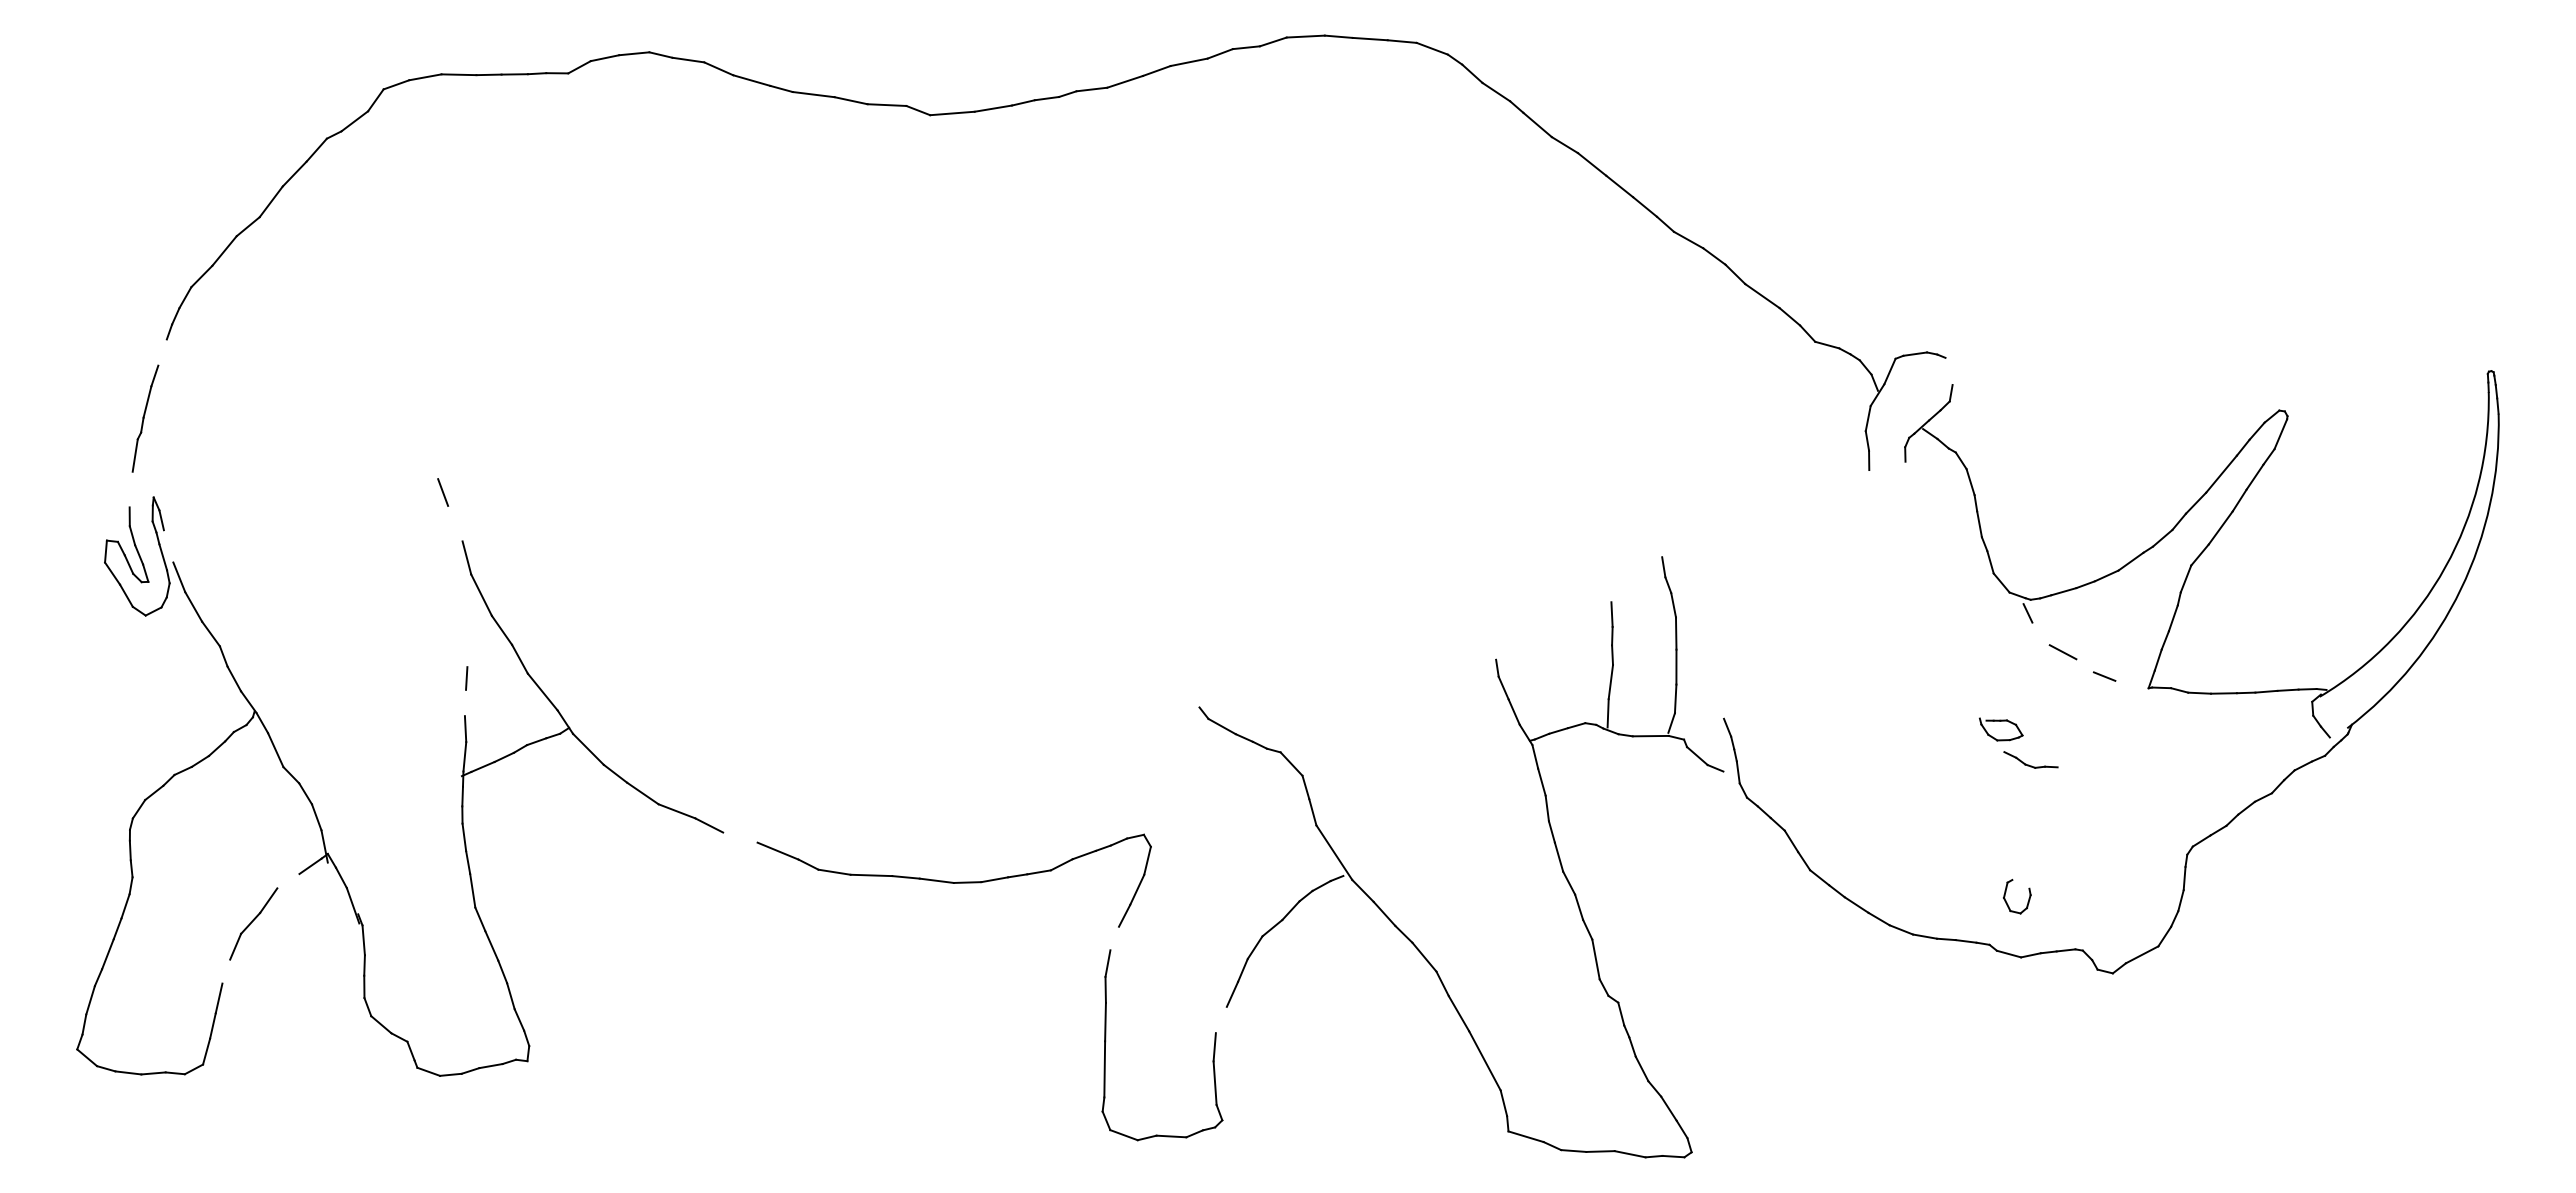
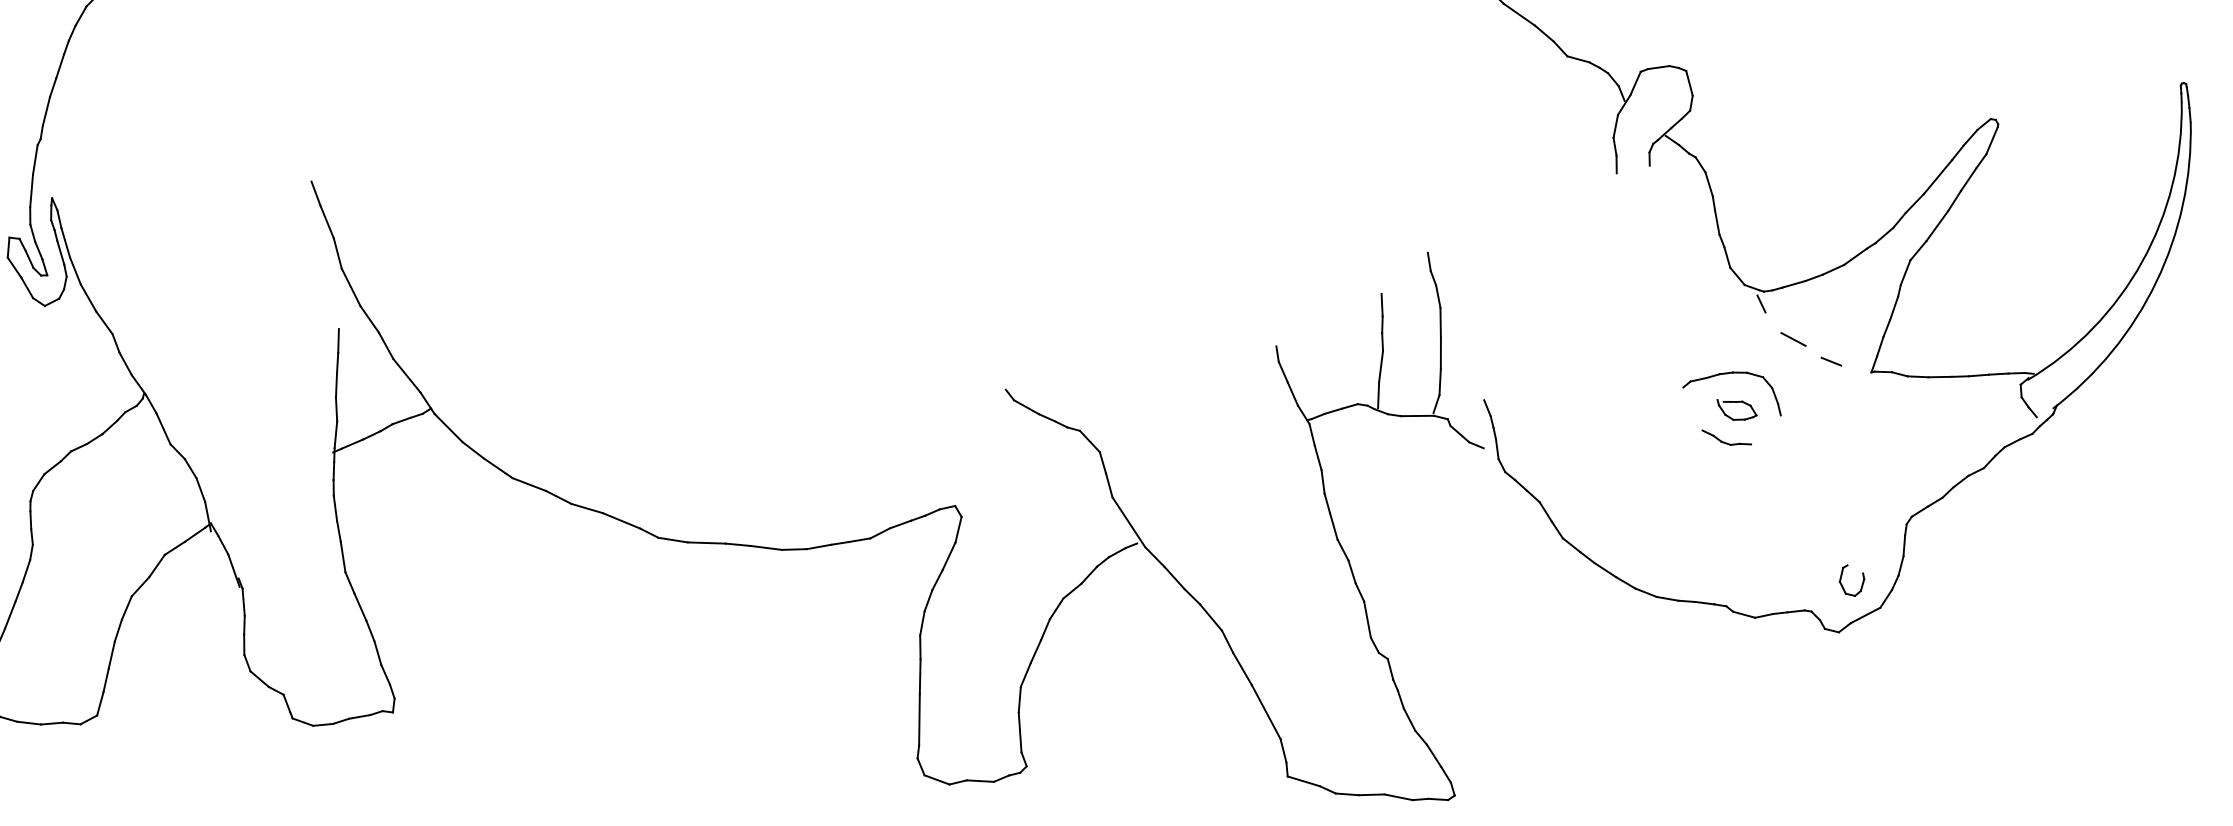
line: (162, 352) -> (60, 66), added
line: (1948, 371) -> (1688, 83), added
line: (130, 489) -> (30, 191), added
line: (455, 523) -> (327, 222), added
line: (168, 546) -> (65, 243), added
line: (467, 653) -> (338, 340), added
part: (1991, 690) -> (1728, 374), added
line: (465, 702) -> (336, 385), added
part: (2030, 759) -> (1726, 437), moved
line: (740, 837) -> (587, 508), added
line: (288, 881) -> (175, 548), added
part: (2028, 898) -> (1862, 582), moved
line: (1114, 938) -> (928, 600), added
line: (226, 971) -> (118, 630), added
line: (1220, 1019) -> (1025, 674), added

